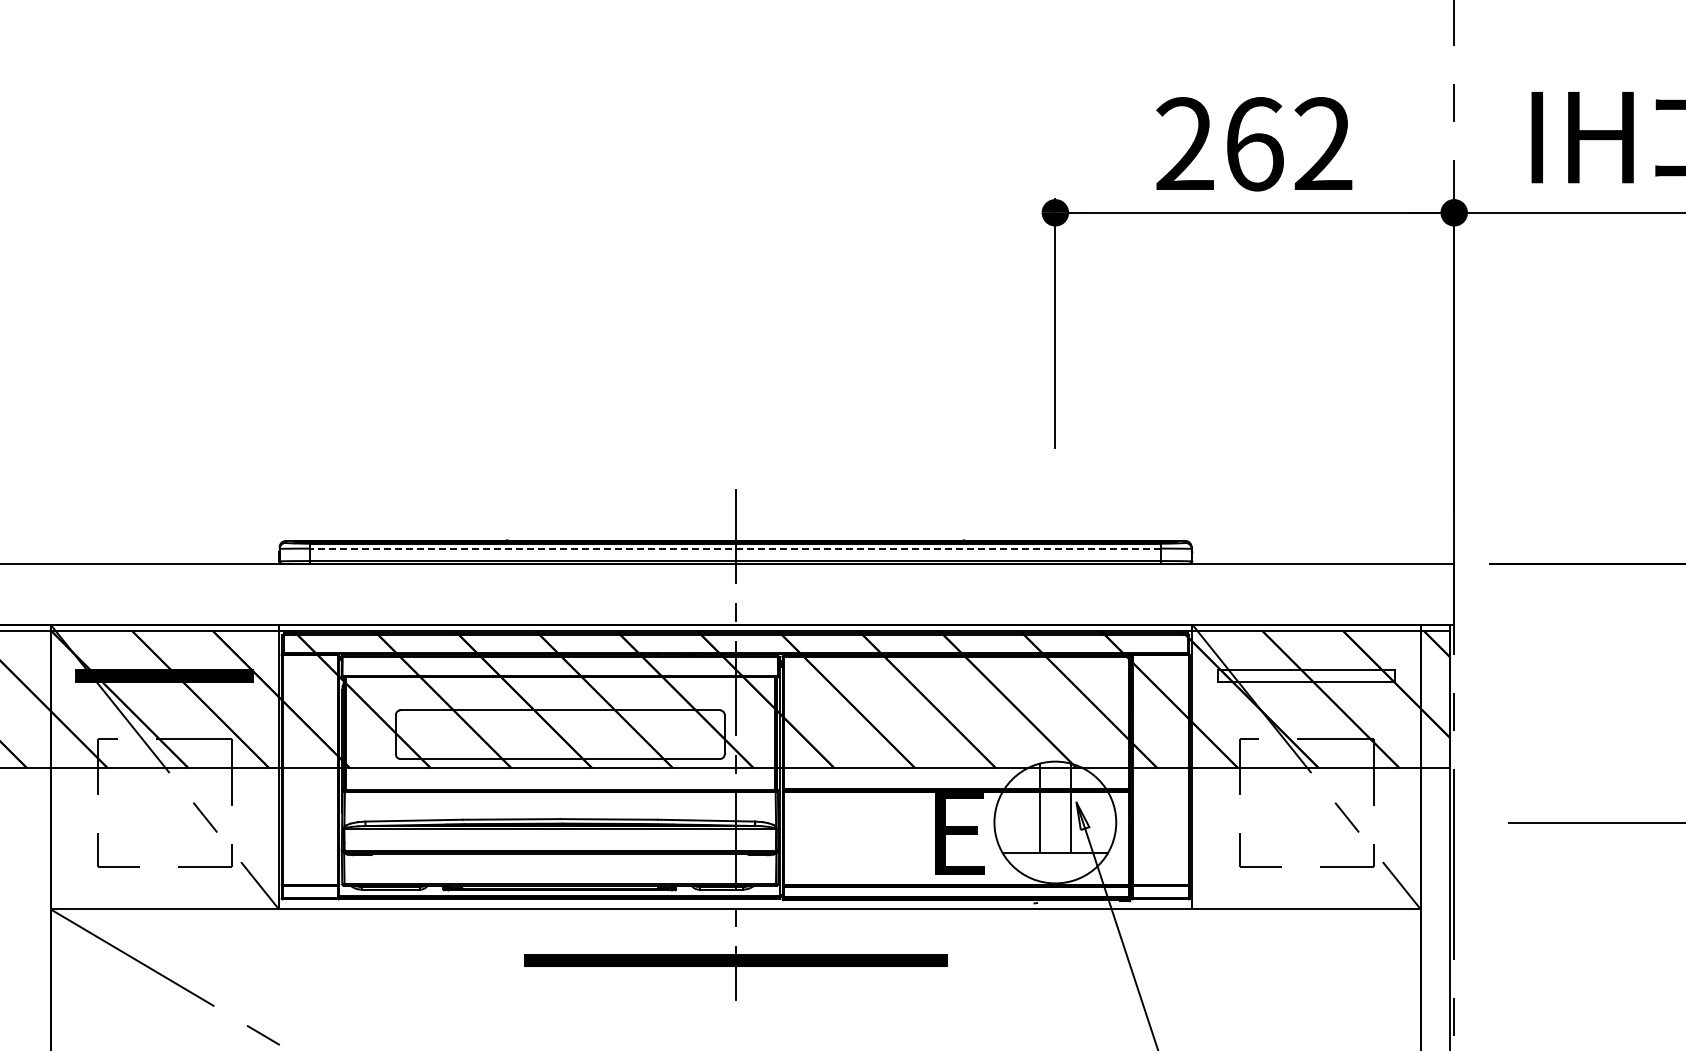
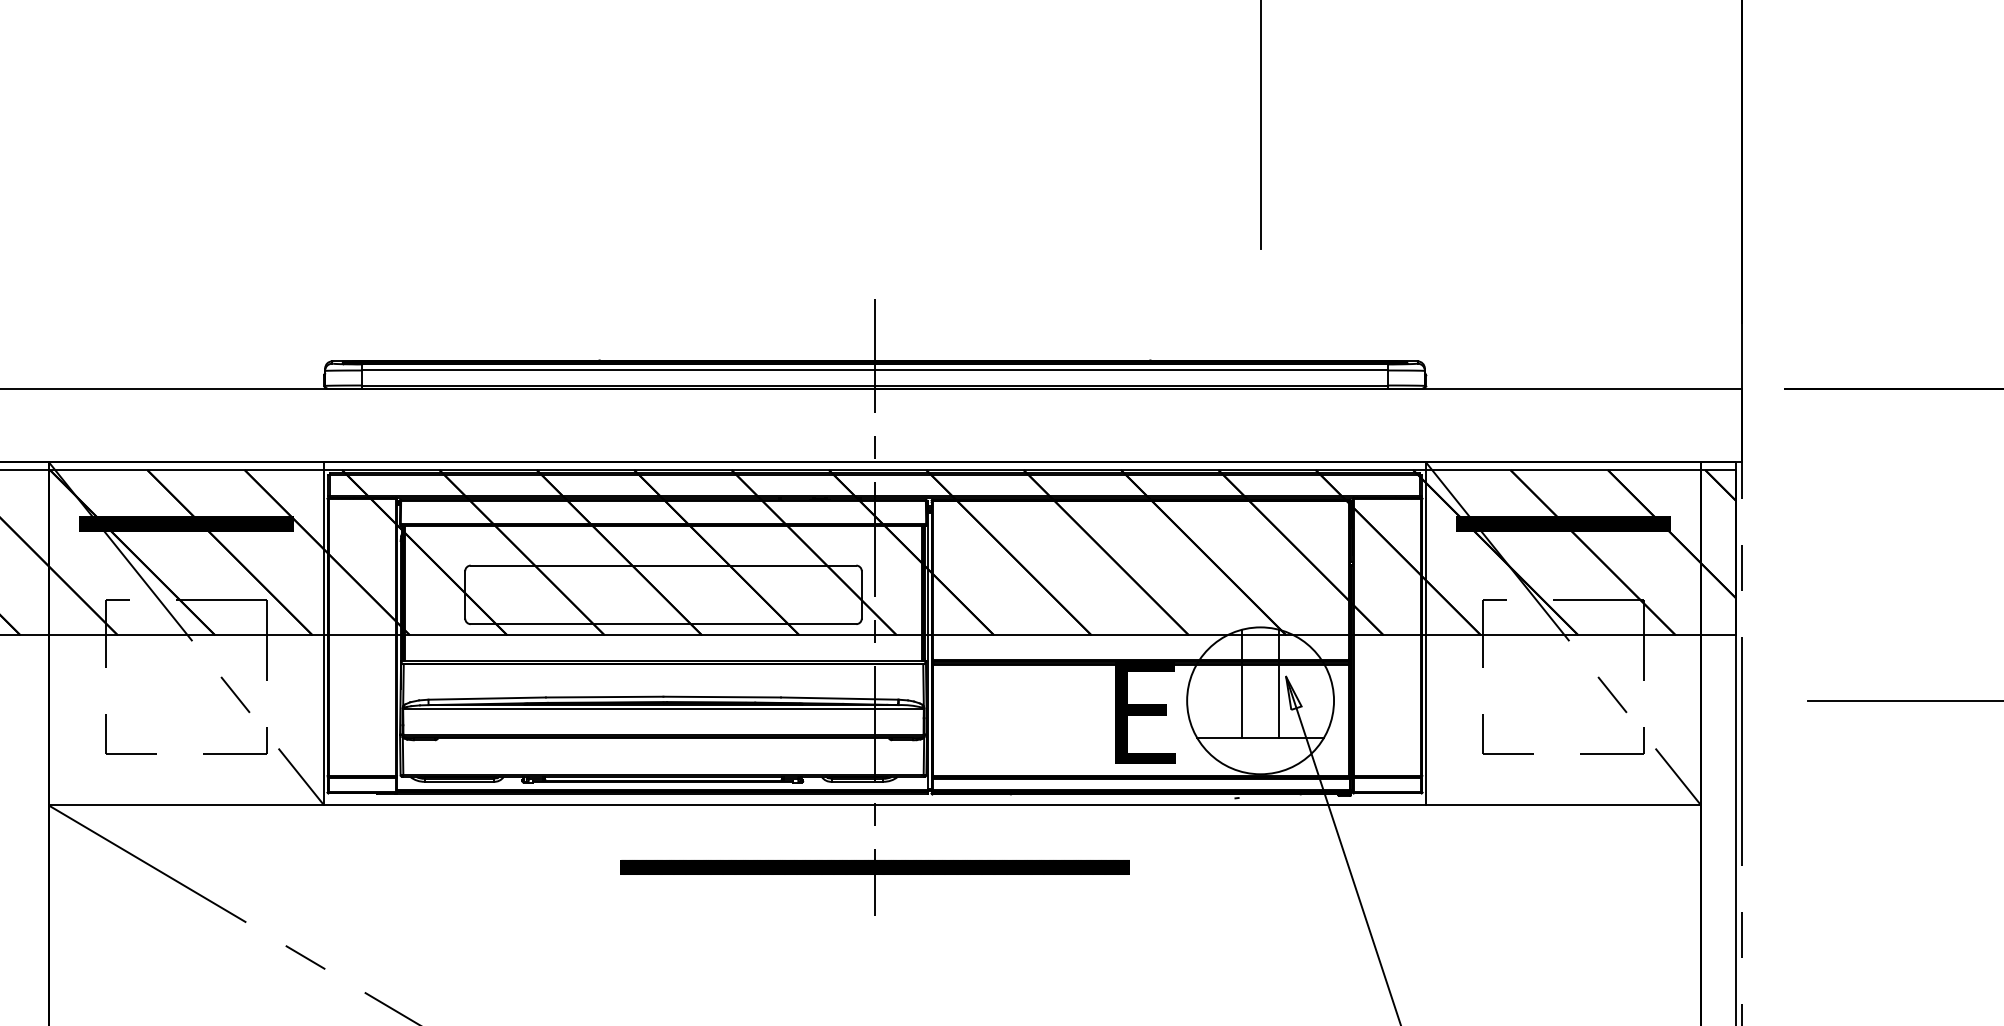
line: (735, 548) -> (874, 370), dashed -> solid
hatch: (1306, 675) -> (1563, 523), added

